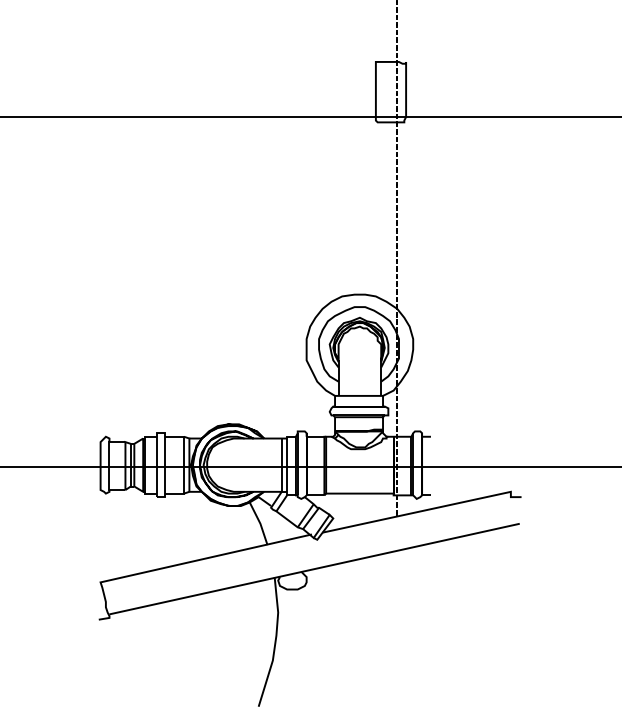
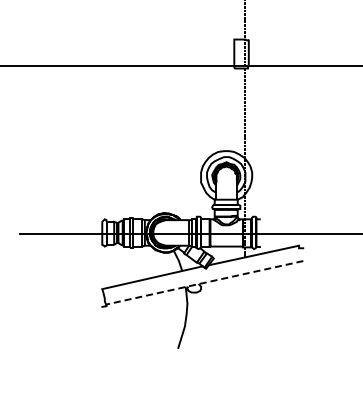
line: (313, 568) -> (204, 282), solid -> dashed

